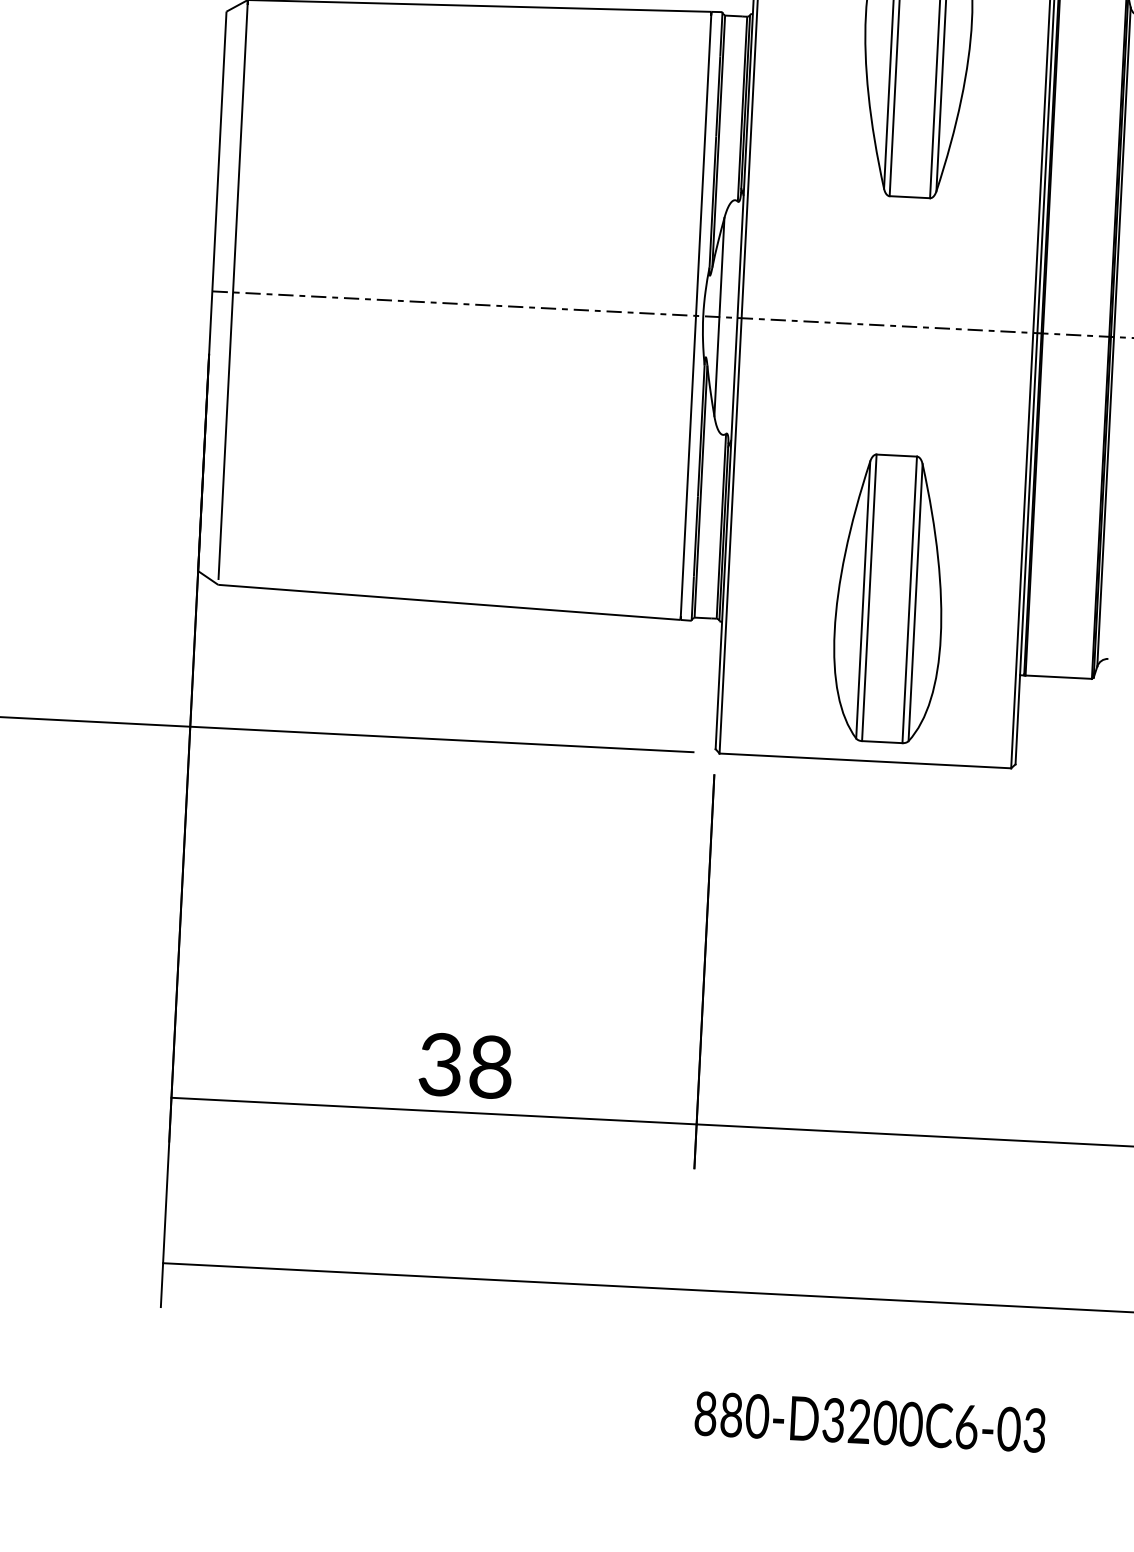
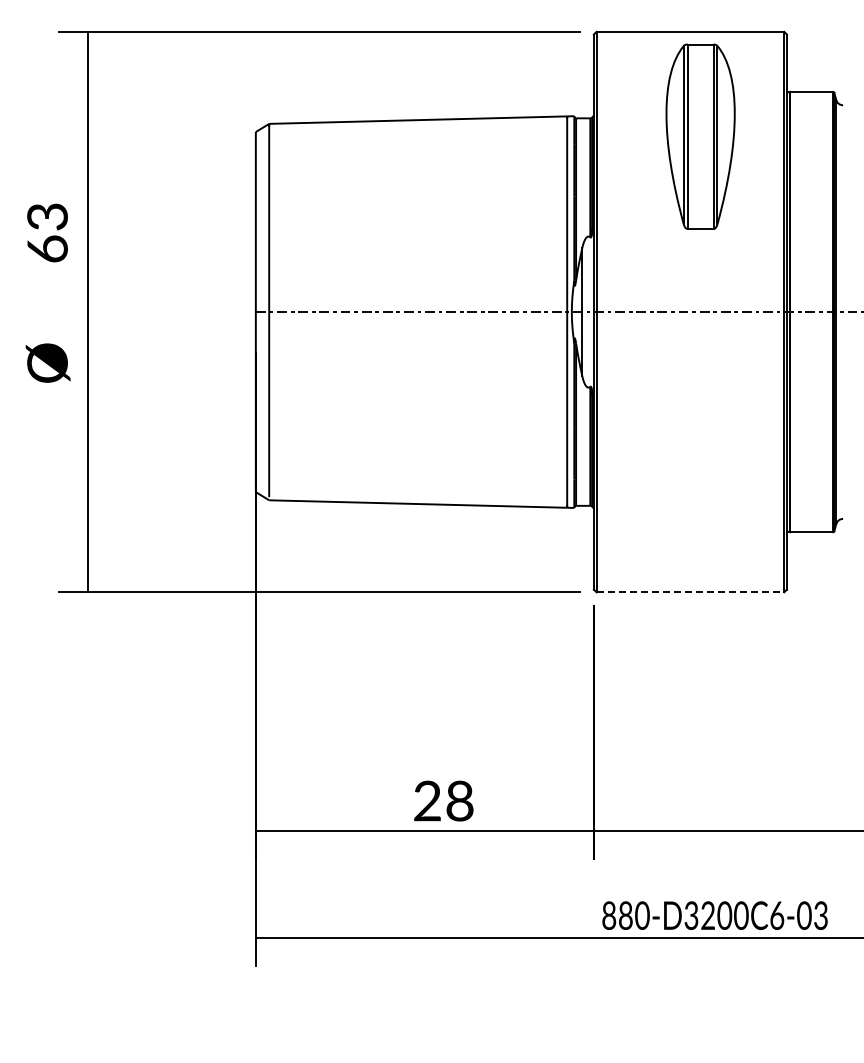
part: (889, 598) -> (700, 487), removed
line: (865, 761) -> (690, 592), solid -> dashed
text: (440, 1065) -> (427, 801), 38 -> 28
text: (869, 1421) -> (714, 915), moved

